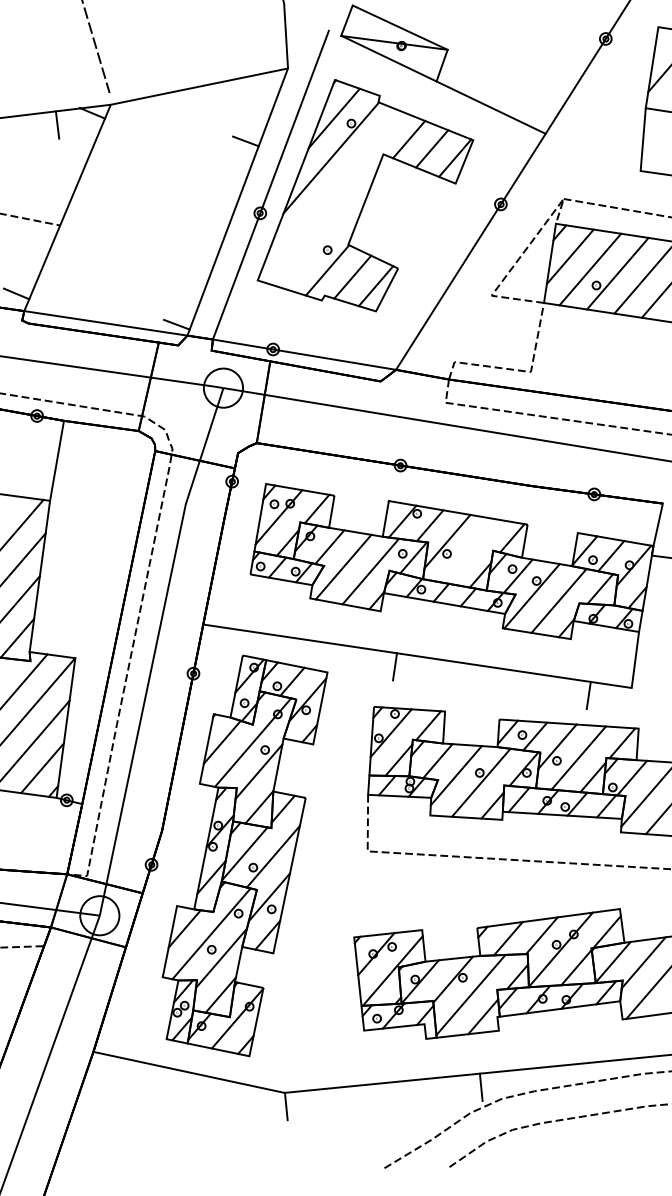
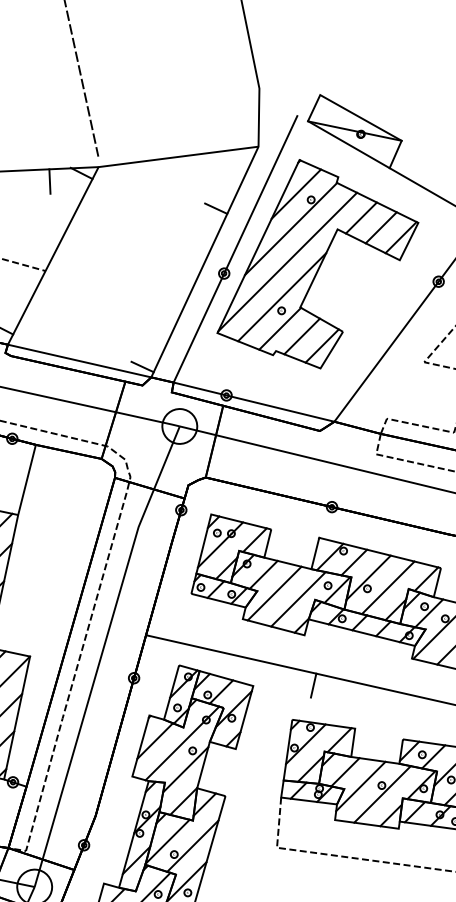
line: (330, 194) -> (287, 261), added
line: (326, 234) -> (281, 296), added
line: (470, 550) -> (388, 587), added

